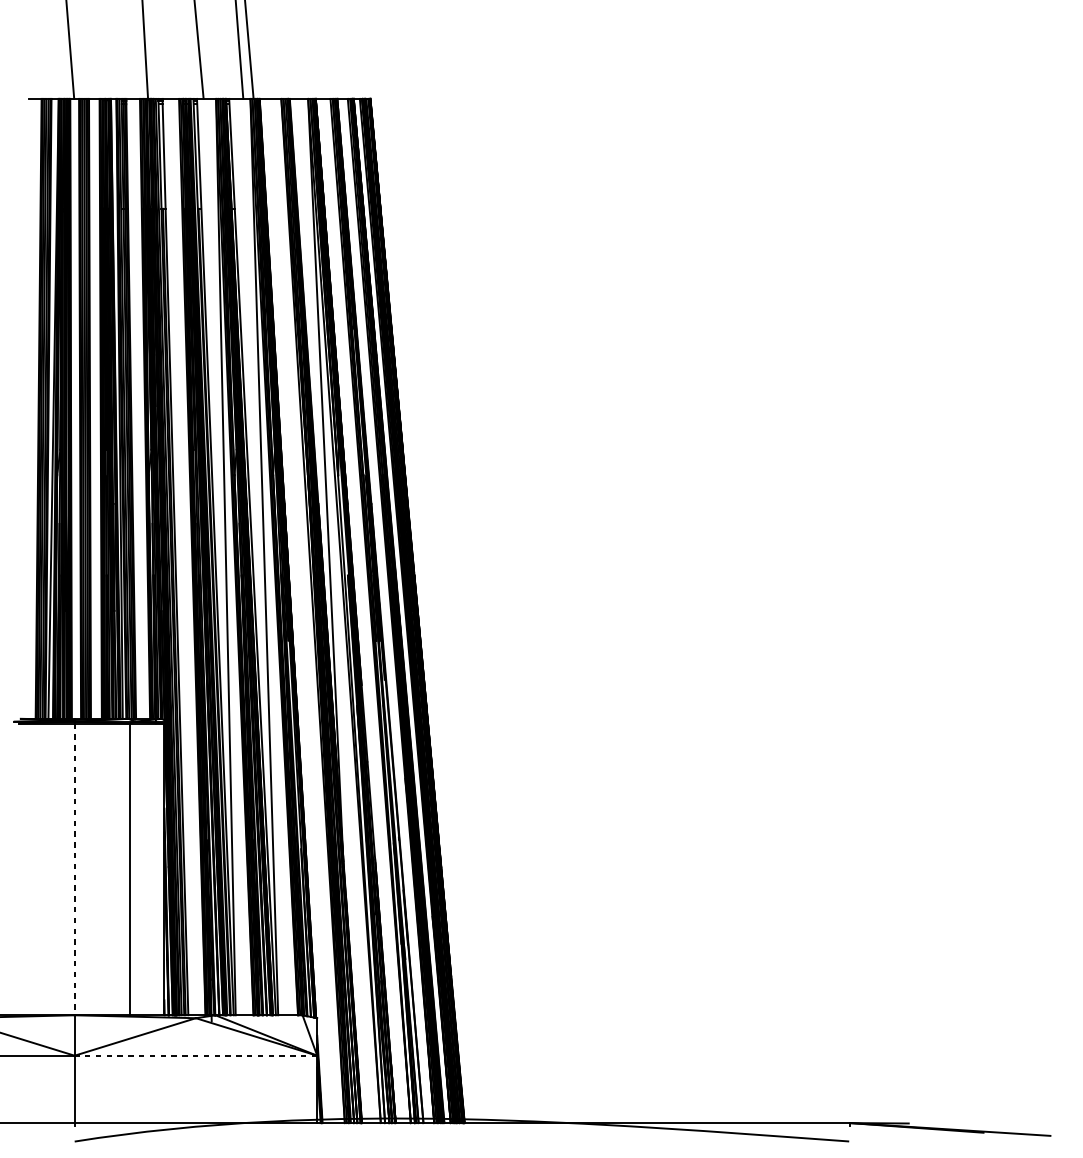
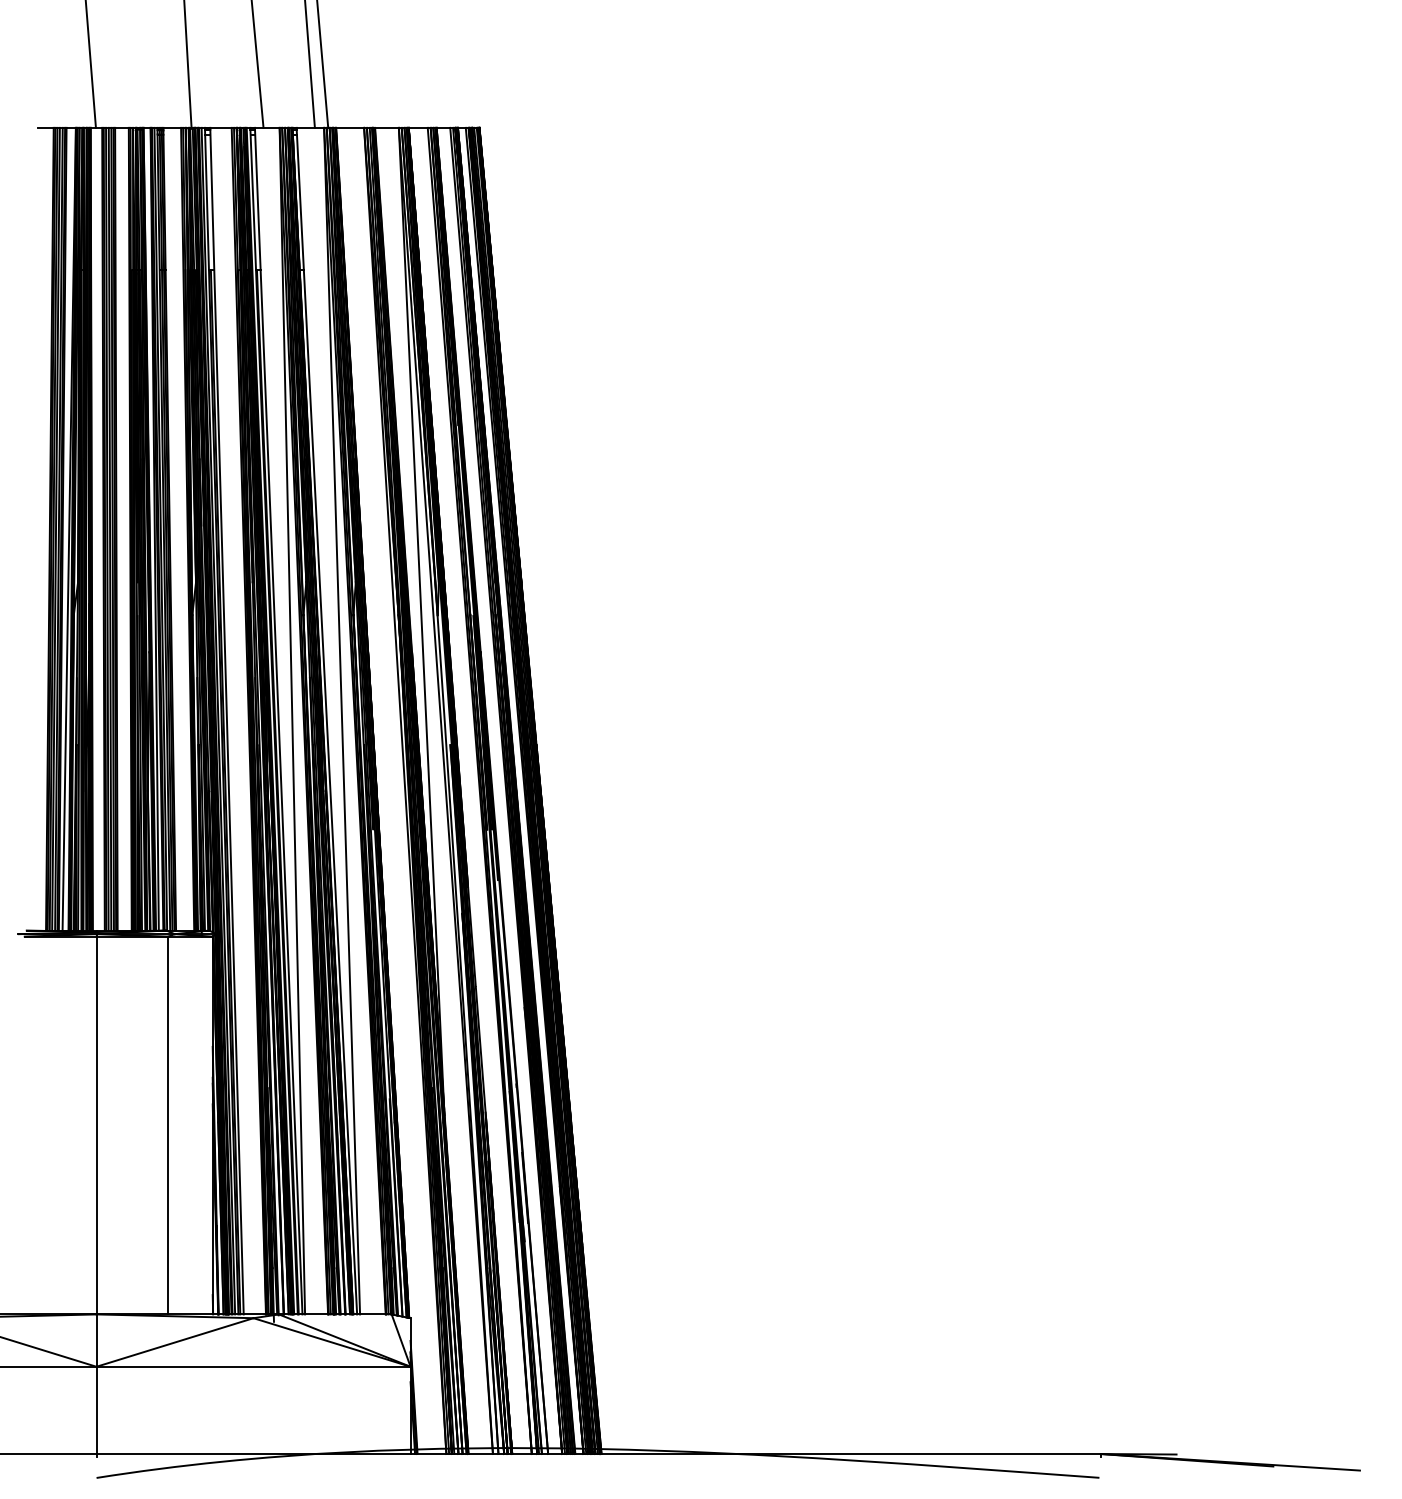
line: (74, 869) -> (96, 1125), dashed -> solid
line: (195, 1055) -> (253, 1366), dashed -> solid

